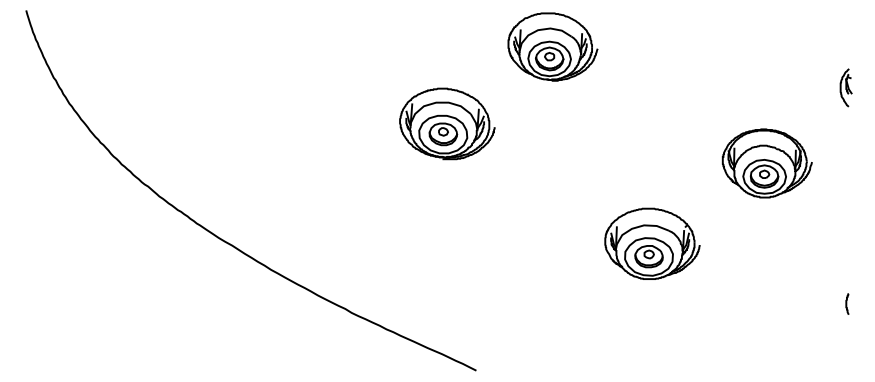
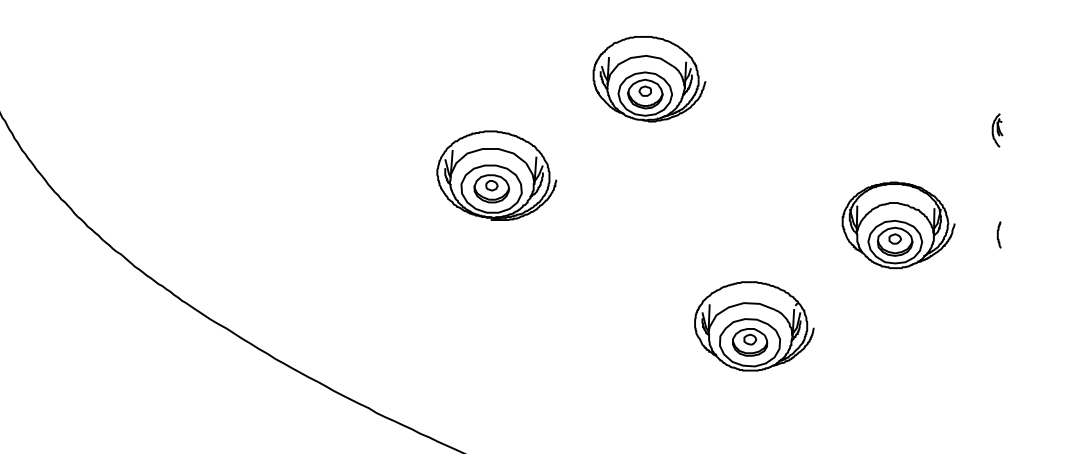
part: (552, 46) -> (648, 78), moved
part: (845, 87) -> (996, 129), size x0.7
curve: (847, 303) -> (999, 234), moved

